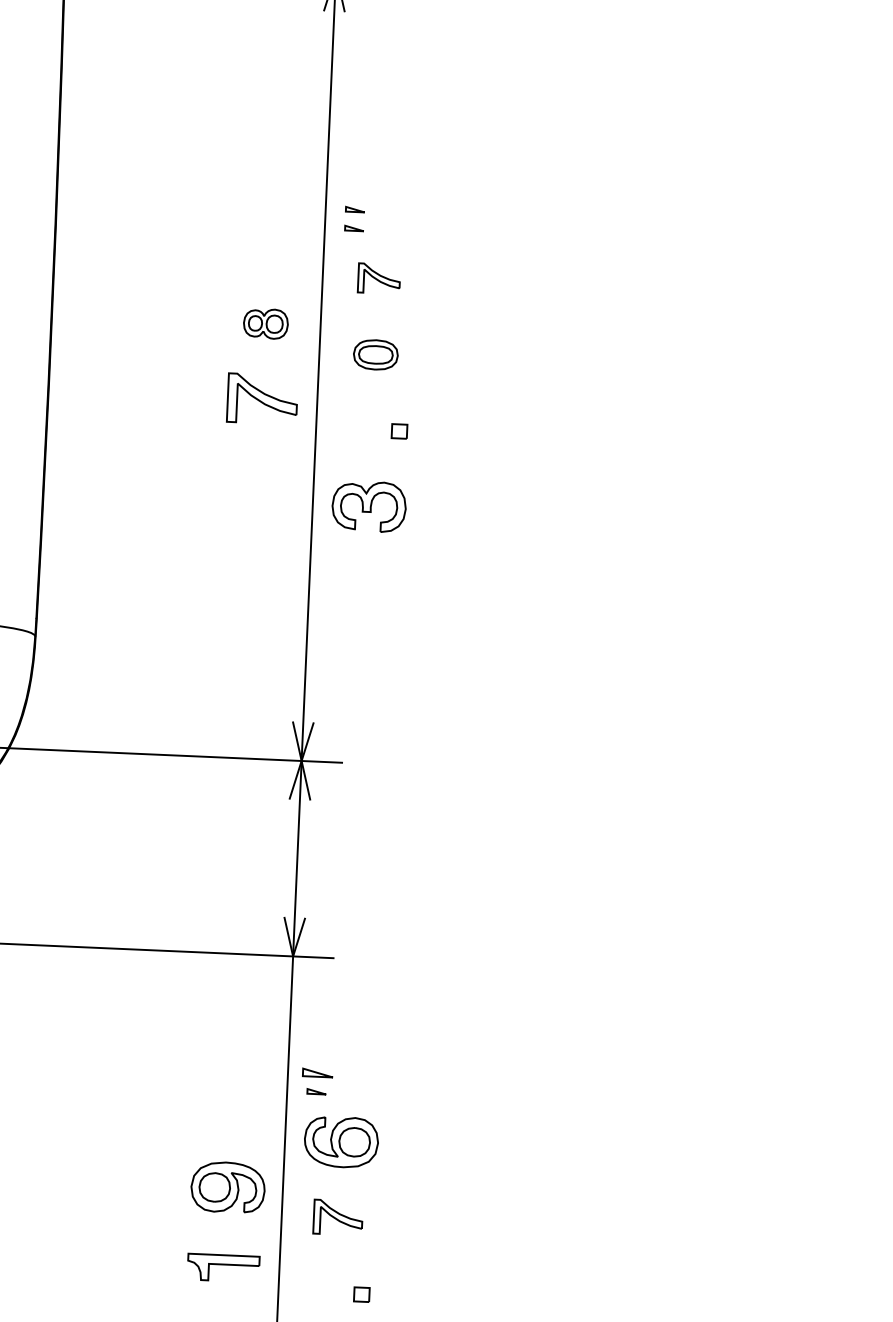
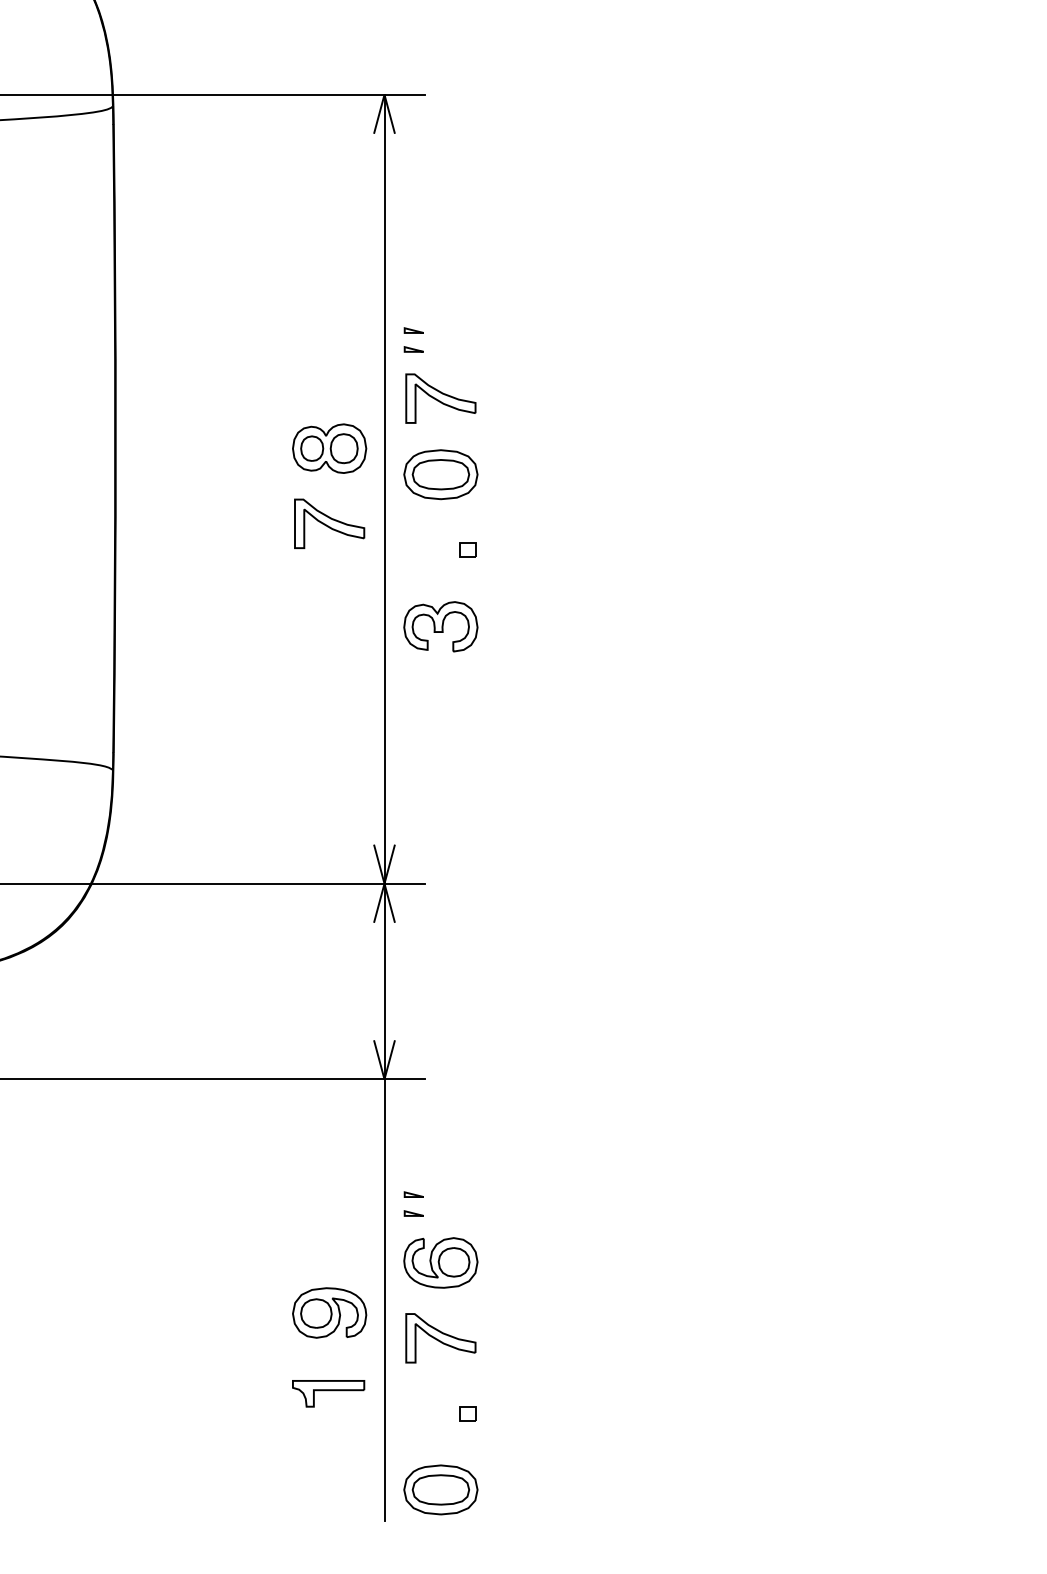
part: (378, 278) -> (440, 398), size x1.67
part: (265, 323) -> (329, 448), size x1.67
part: (375, 354) -> (440, 474), size x1.67
part: (317, 1072) -> (413, 1194), size x0.62
part: (337, 1217) -> (440, 1338), size x1.43

